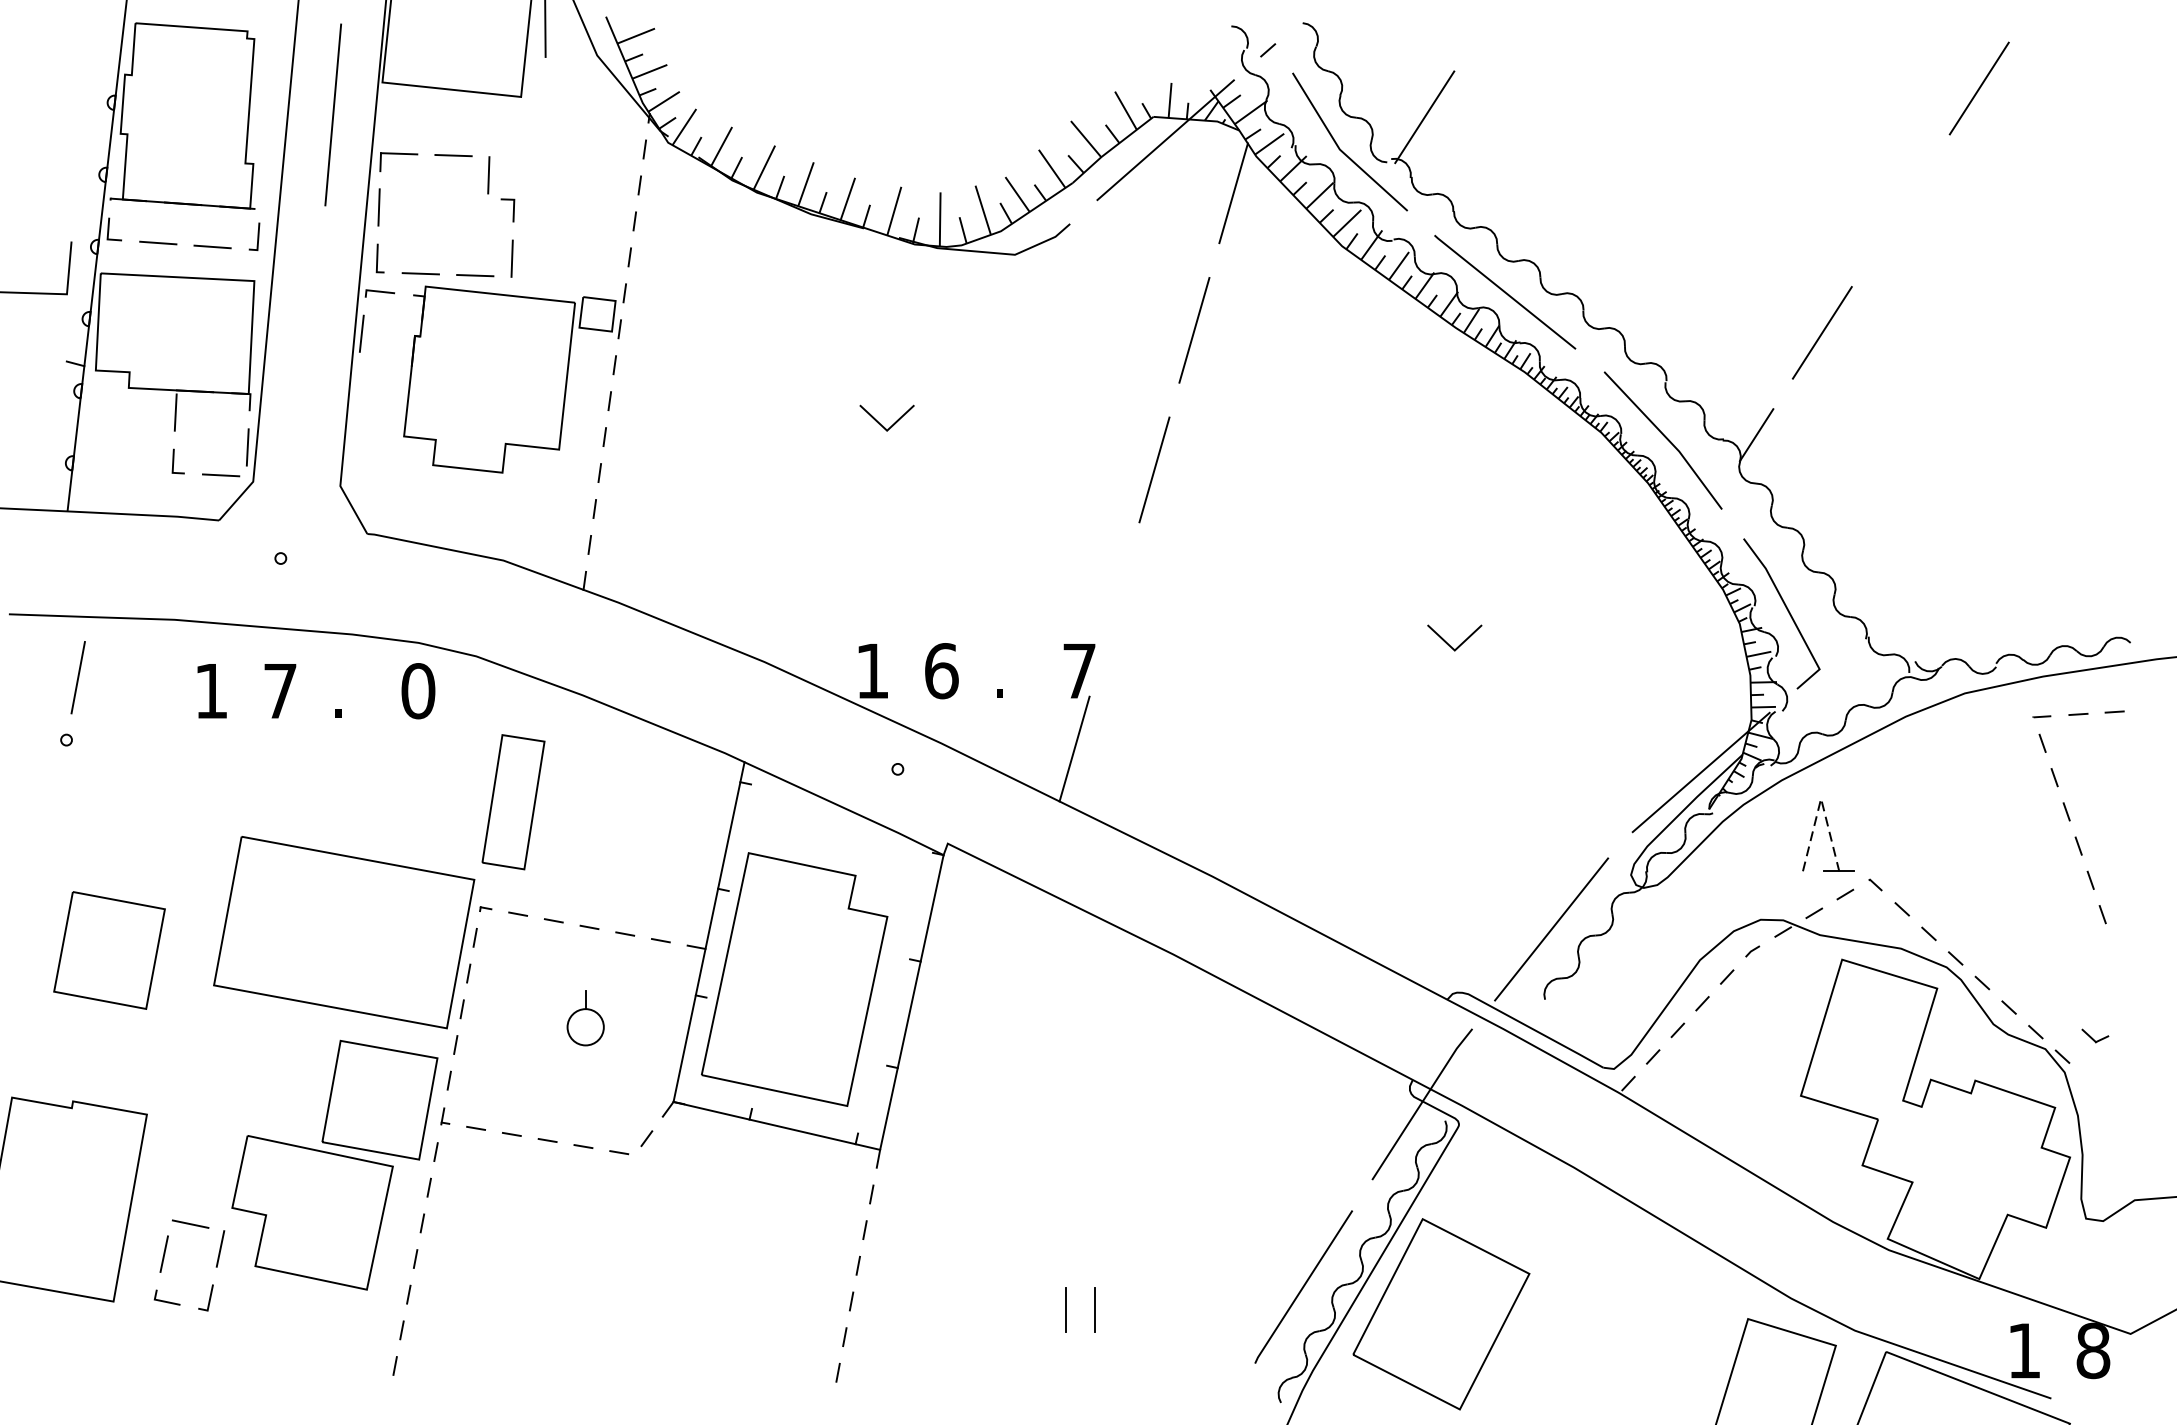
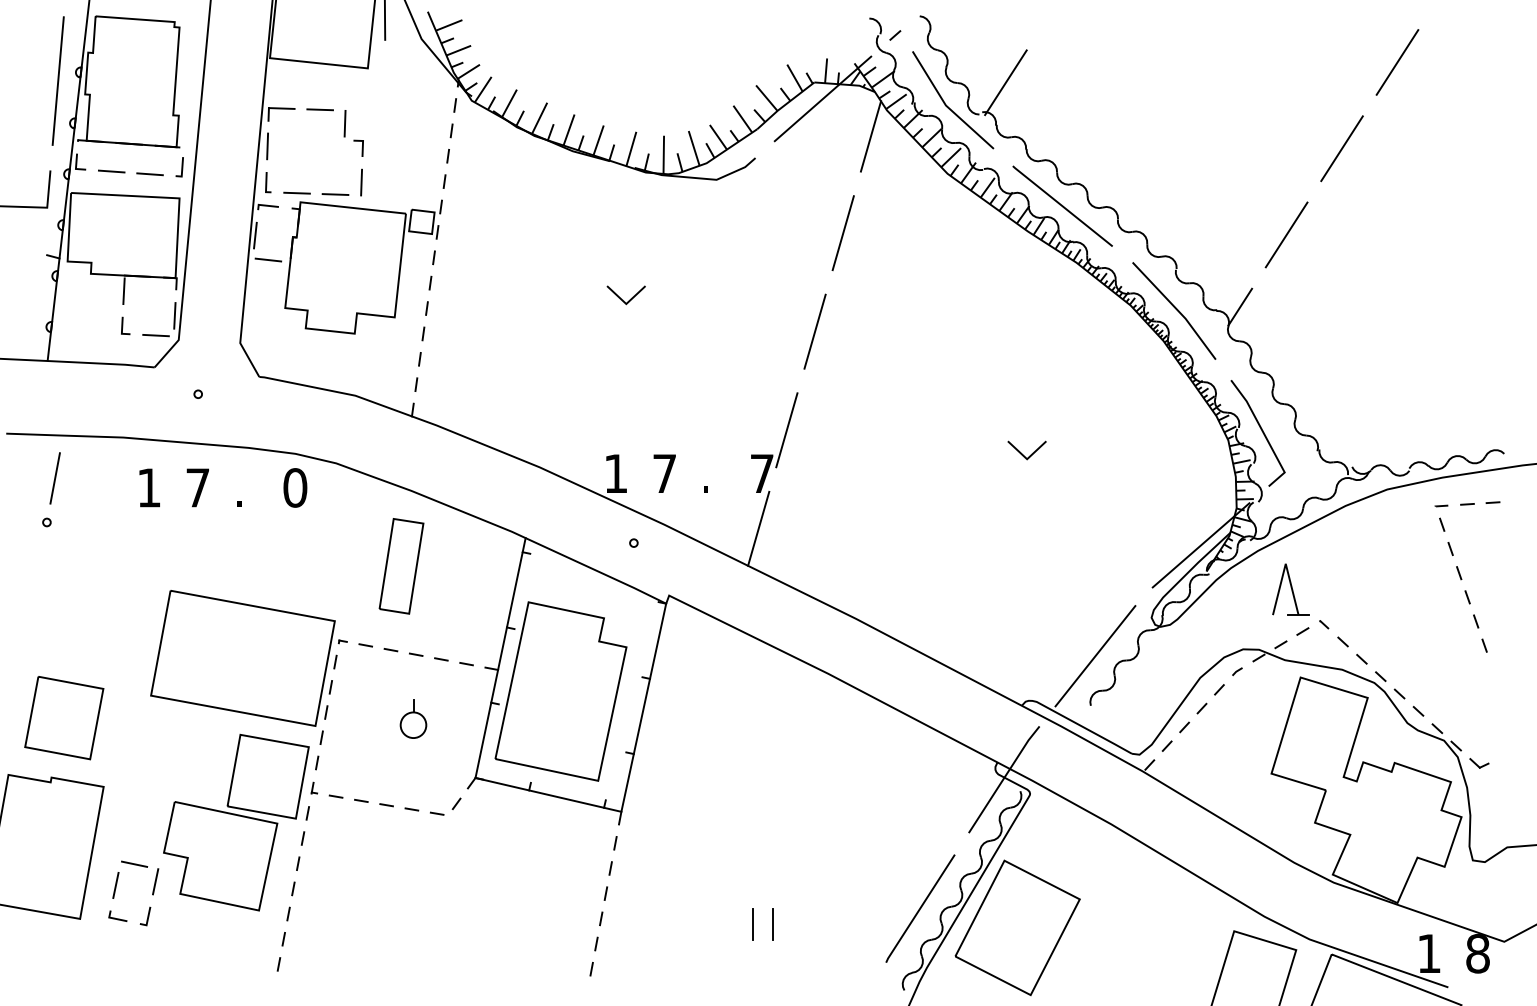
line: (332, 114) -> (57, 80), moved
line: (1900, 210) -> (1341, 148), added
line: (380, 367) -> (268, 259), added
line: (1113, 609) -> (786, 430), added
text: (941, 670) -> (664, 473), 6 -> 7
line: (1820, 798) -> (1285, 563), dashed -> solid
part: (513, 802) -> (401, 566), moved
part: (109, 951) -> (64, 718), moved
part: (2095, 1036) -> (1479, 763), moved

